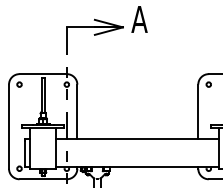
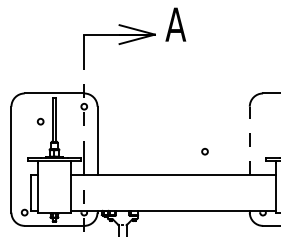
circle: (19, 84) -> (40, 121), moved
circle: (208, 84) -> (204, 151), moved
line: (198, 111) -> (249, 140), solid -> dashed

